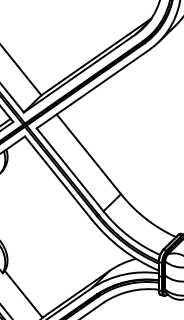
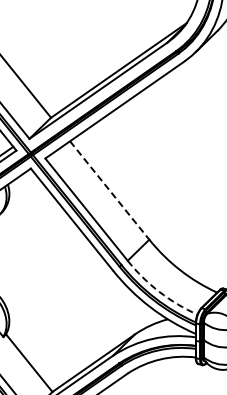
line: (89, 154) -> (110, 190), solid -> dashed
arc: (129, 236) -> (159, 291), solid -> dashed

